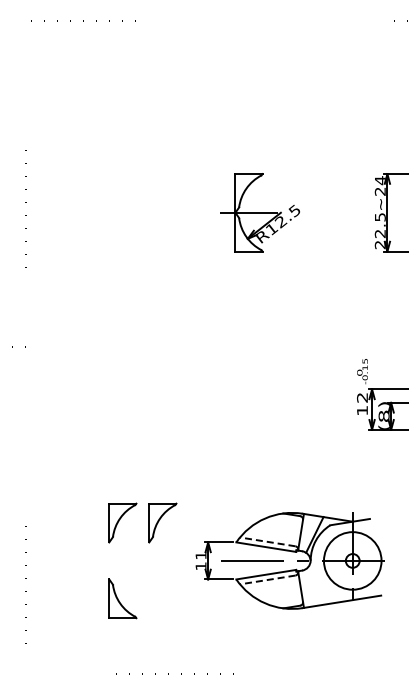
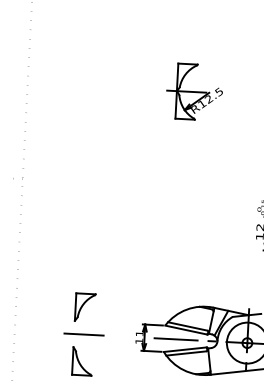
part: (162, 522) -> (113, 308), removed
line: (267, 541) -> (187, 326), dashed -> solid
line: (122, 560) -> (83, 334), added
line: (267, 580) -> (186, 353), dashed -> solid

